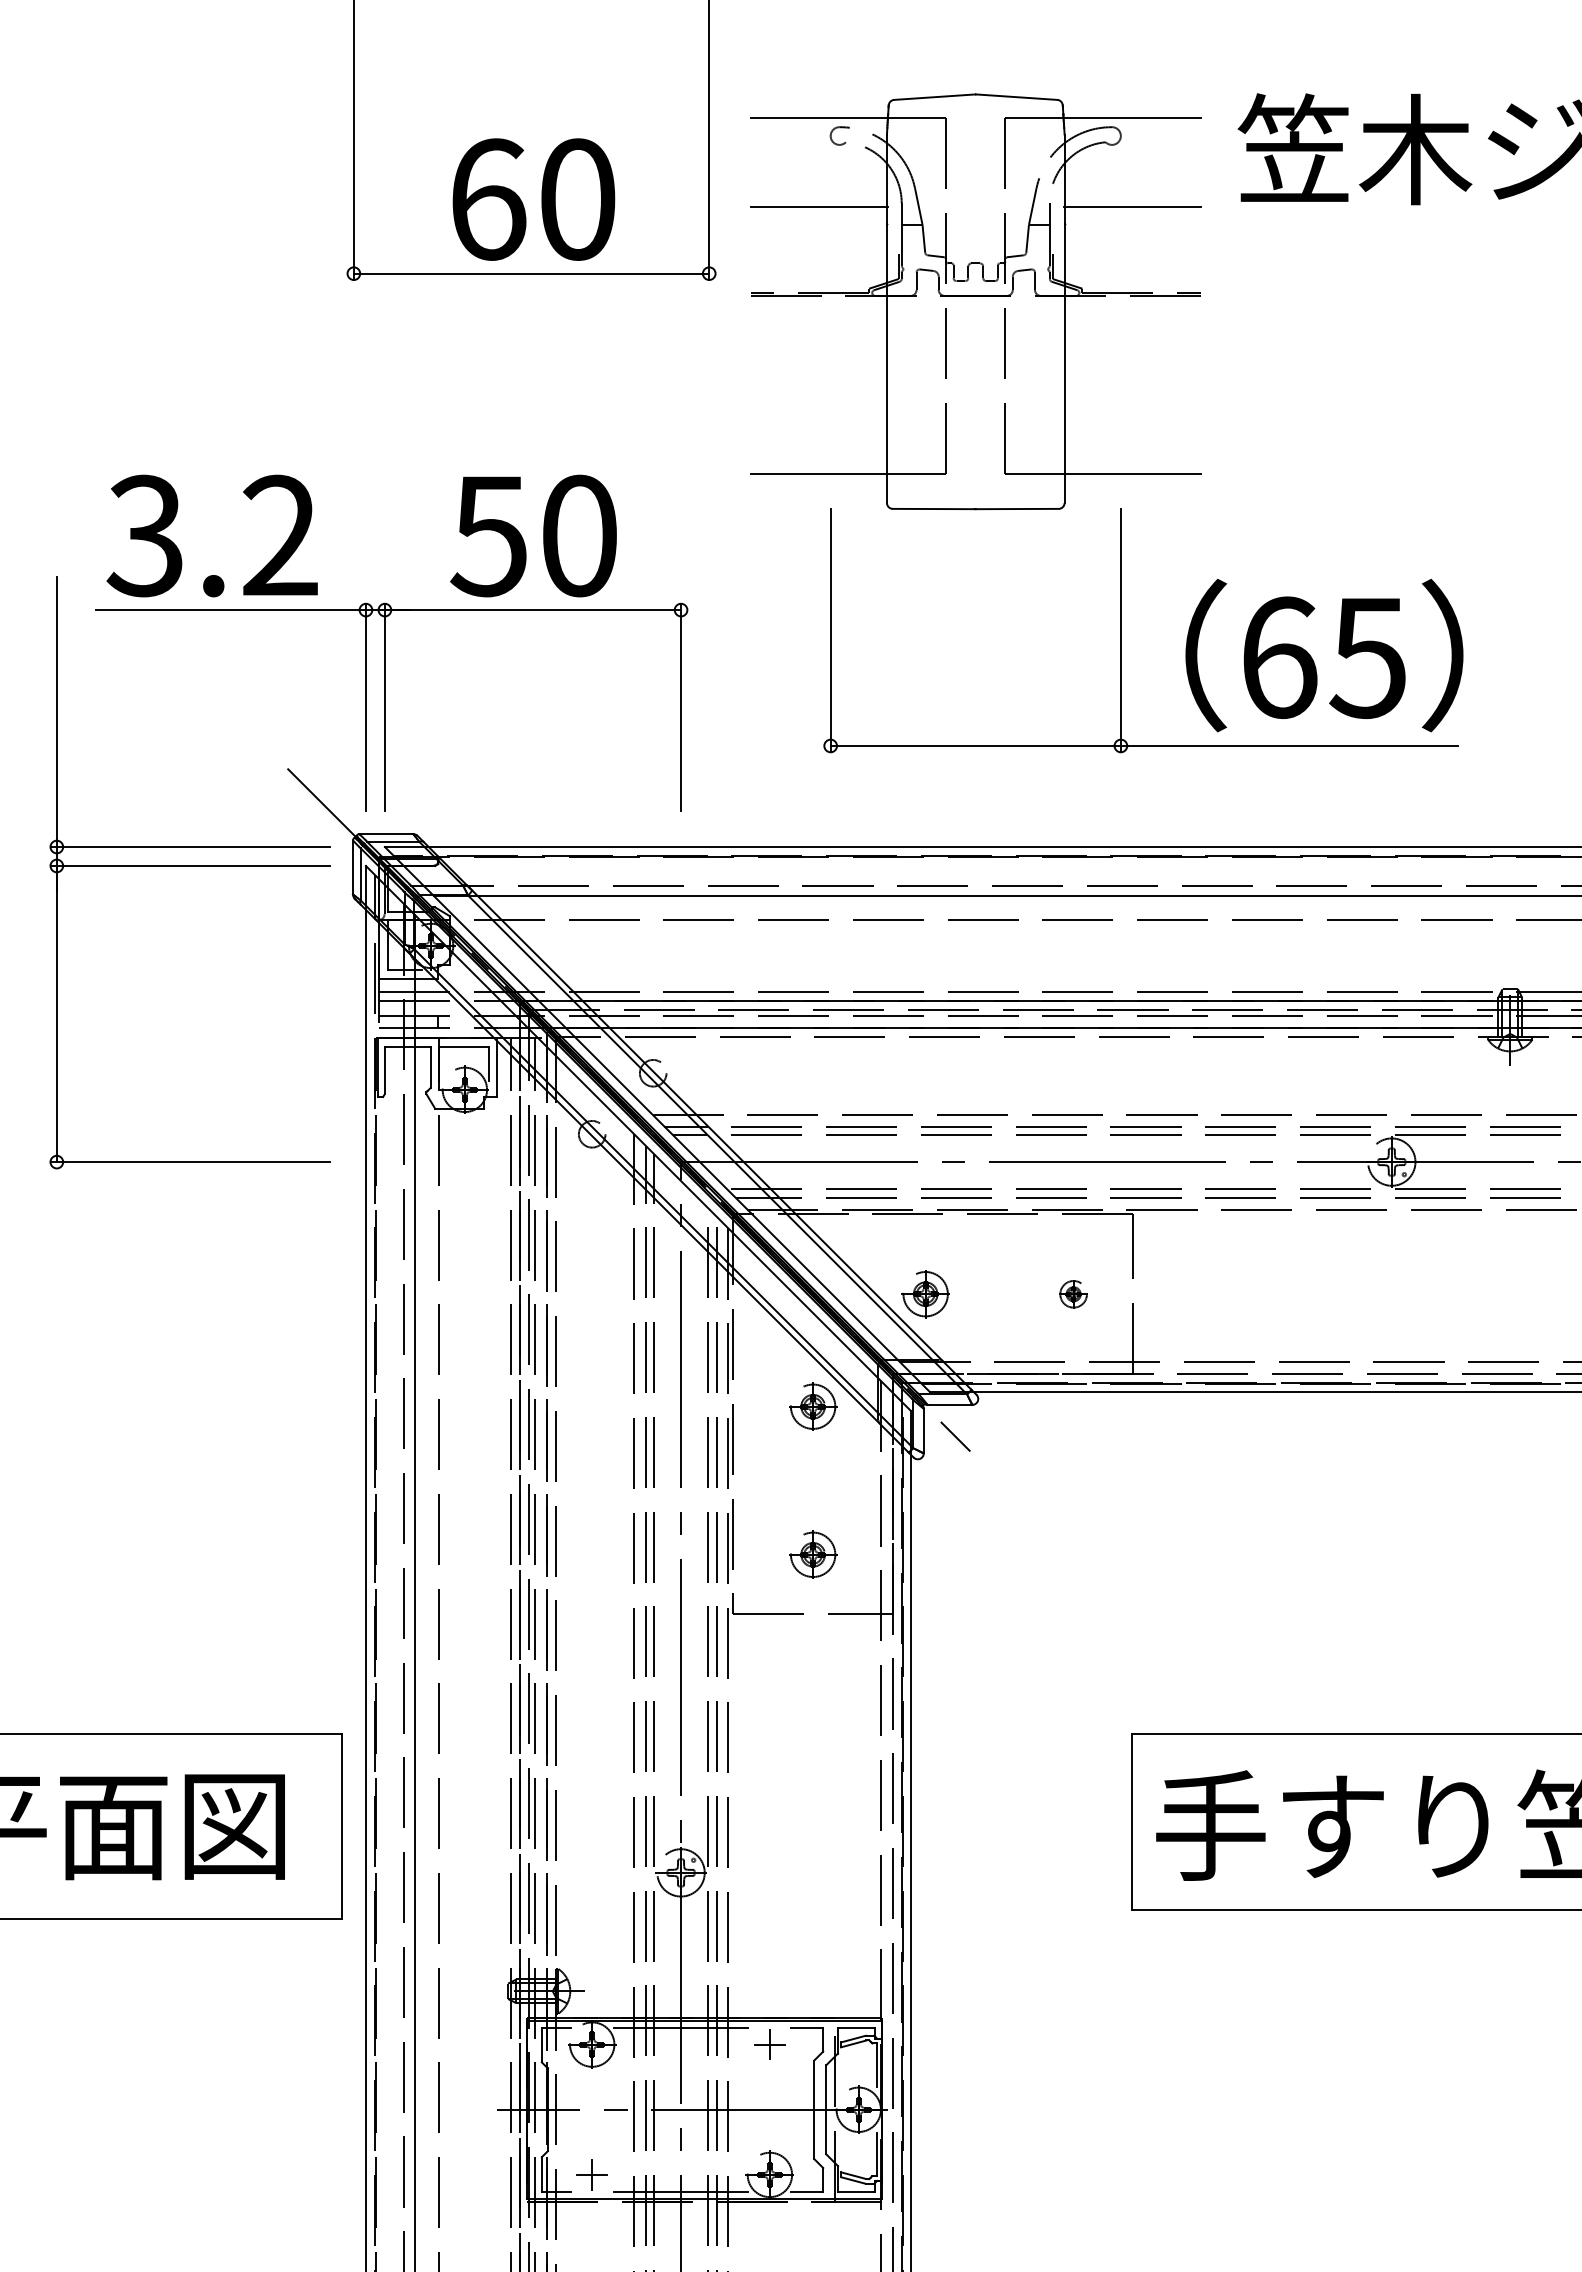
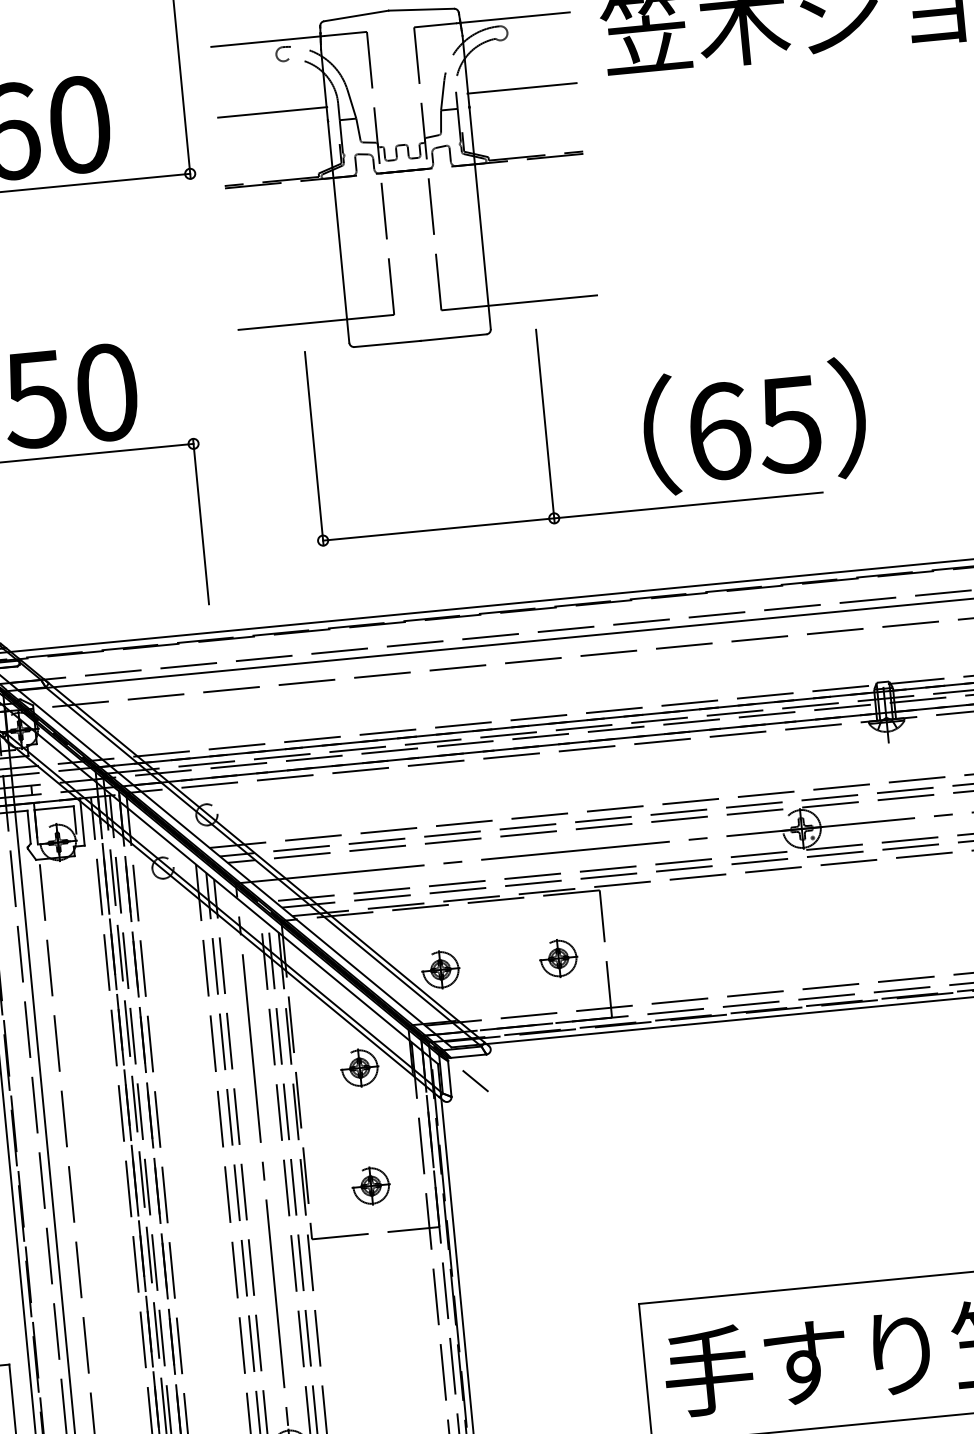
text: (1324, 655) -> (754, 426), moved
part: (1073, 1294) -> (558, 958), size x1.67

